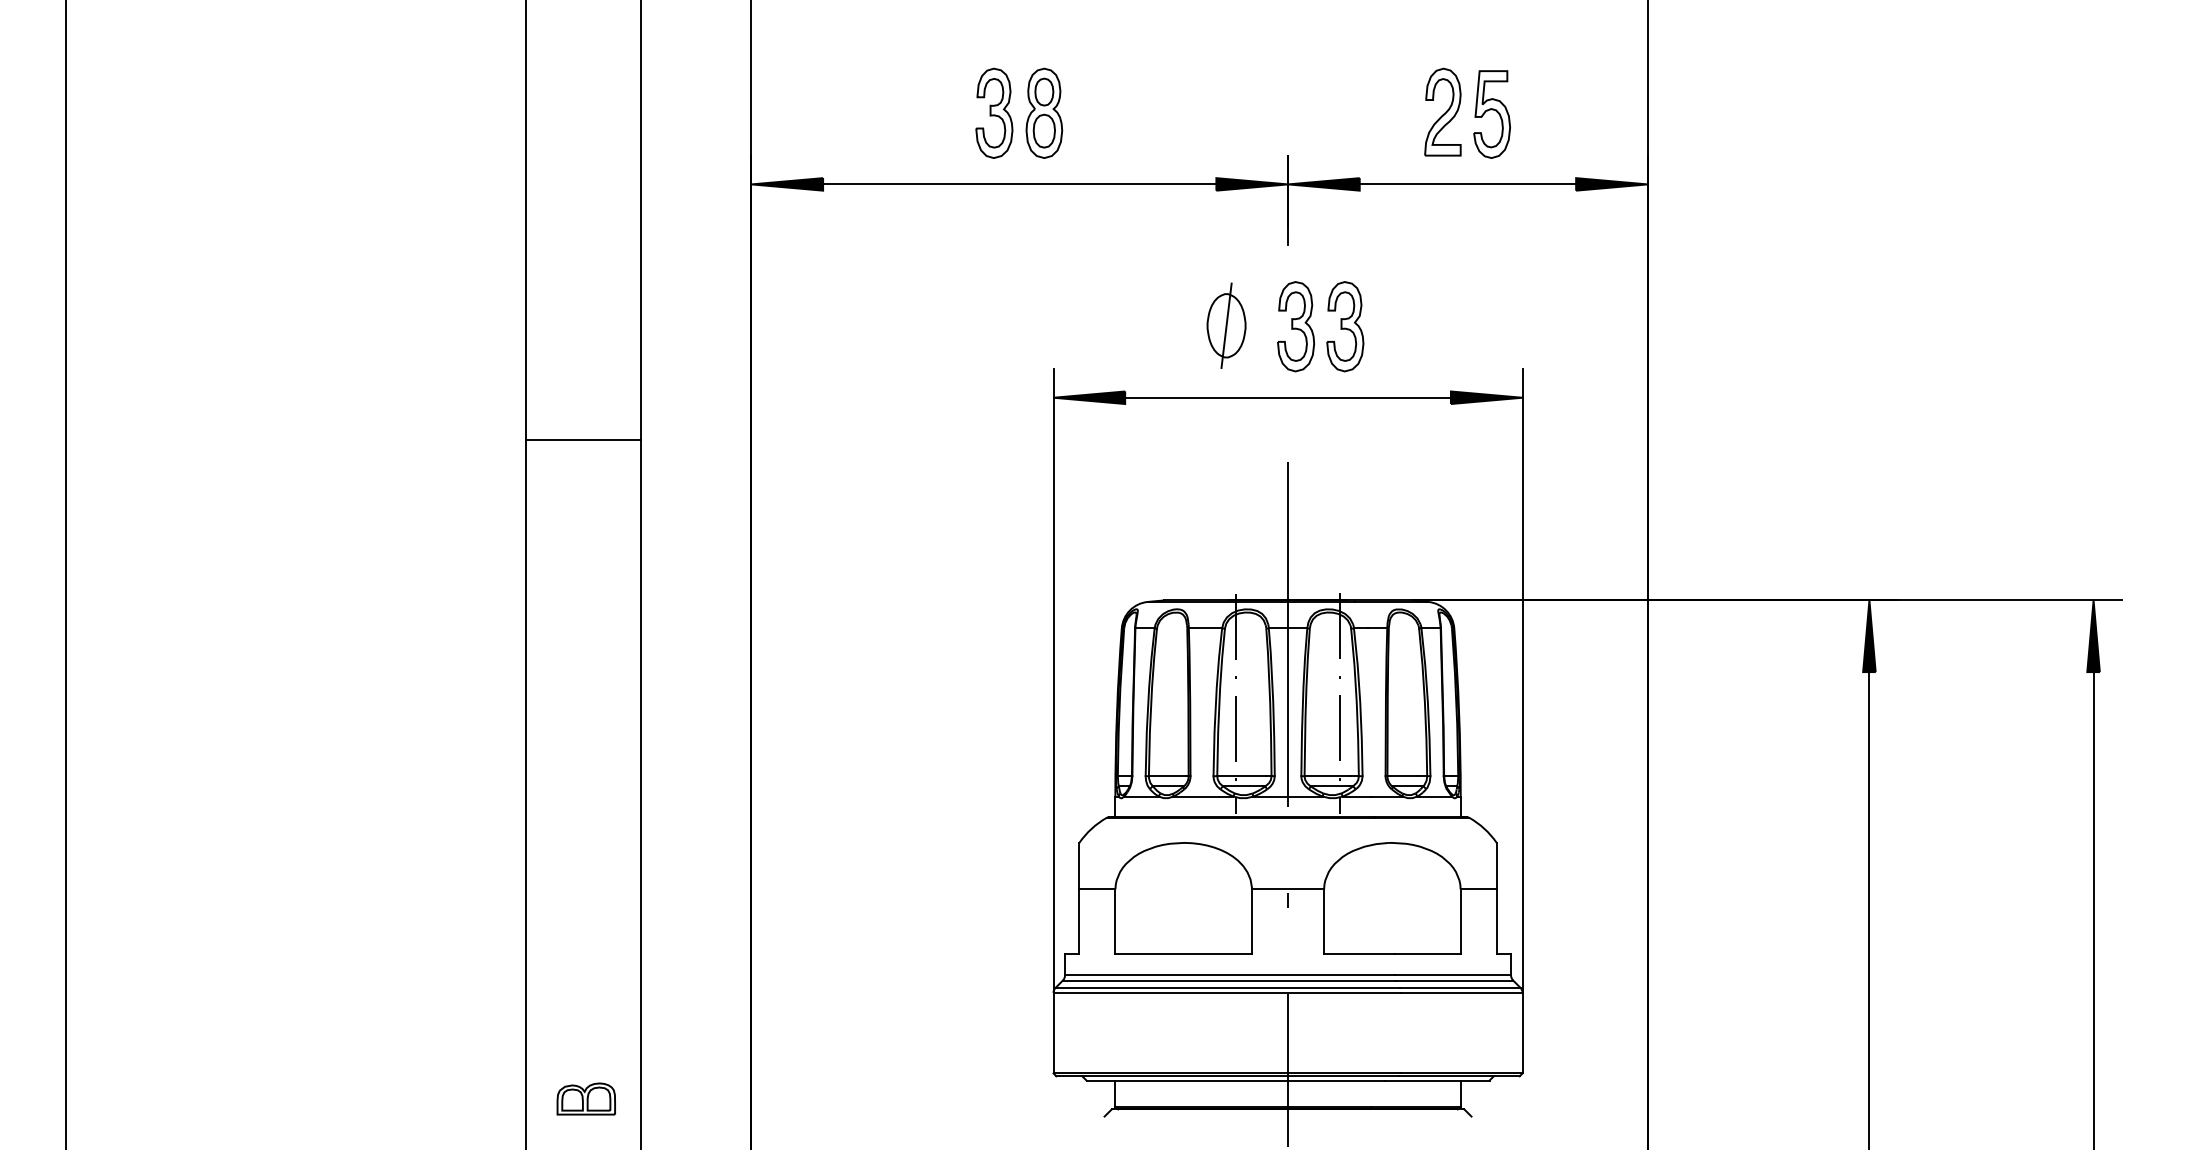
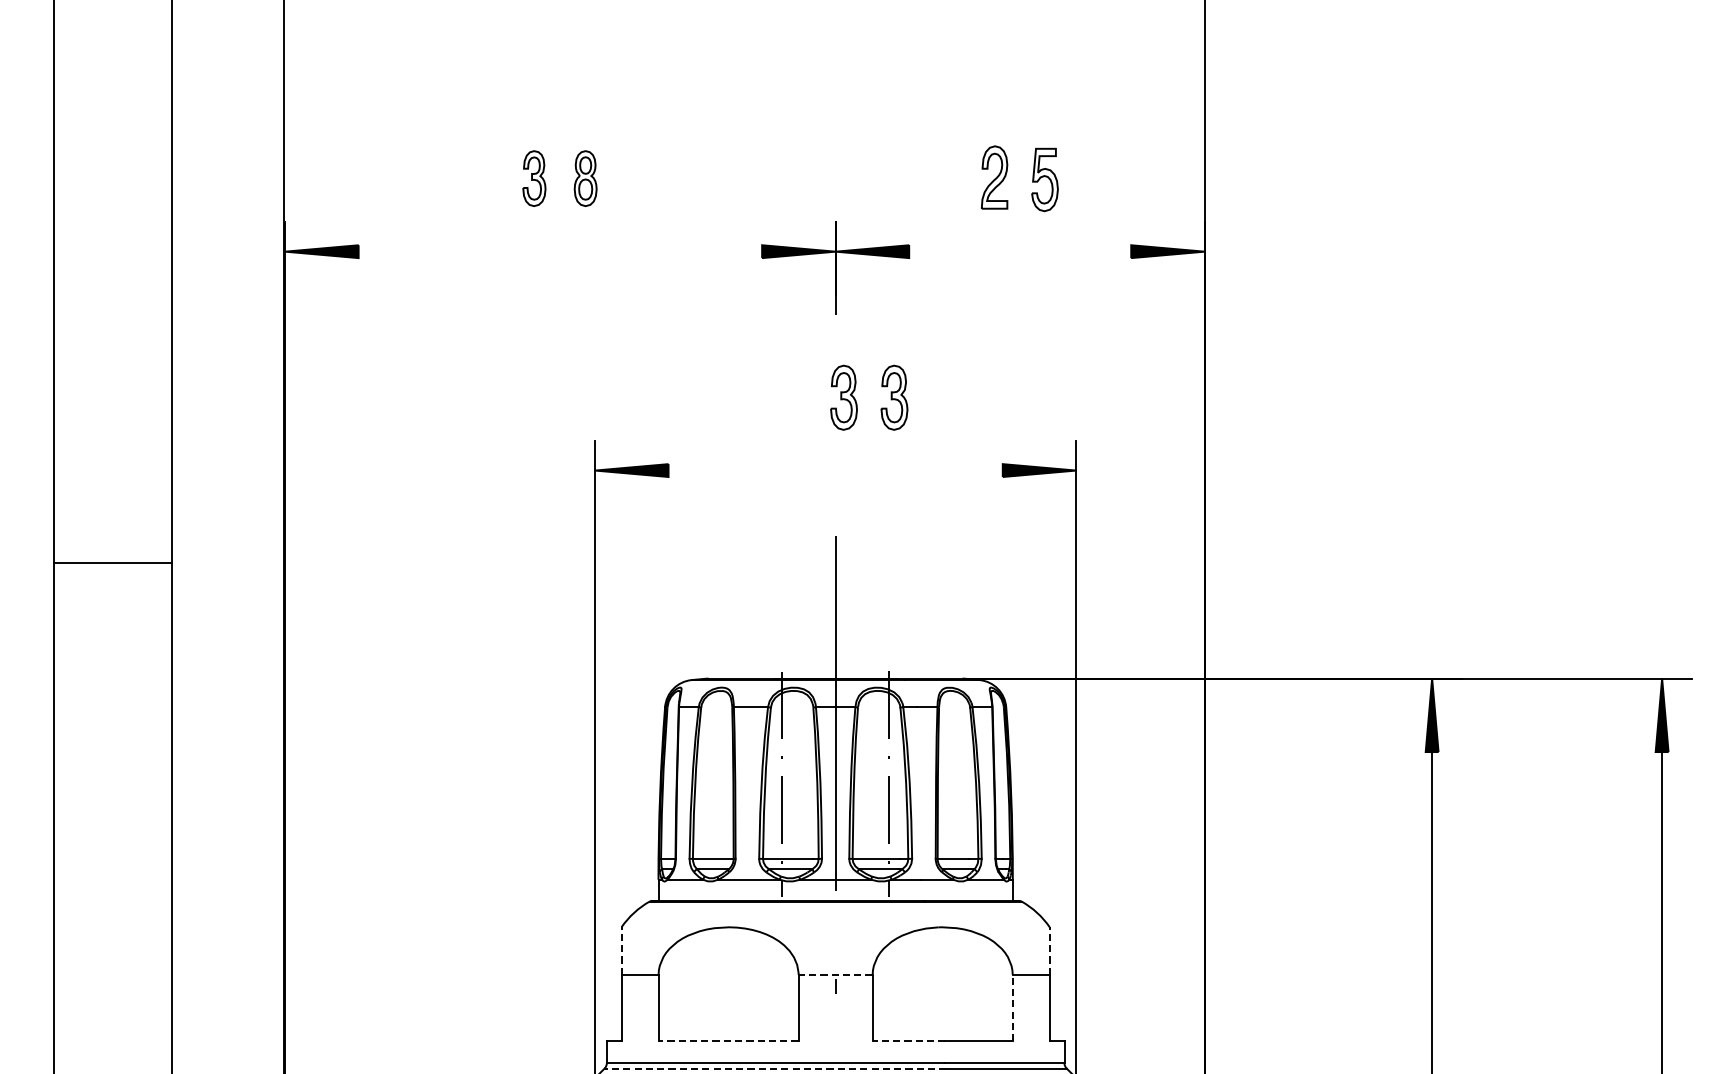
part: (1442, 111) -> (994, 176), size x0.7
part: (994, 112) -> (534, 177), size x0.6
part: (1044, 112) -> (585, 177), size x0.6
part: (1491, 114) -> (1044, 179), size x0.7
line: (1019, 184) -> (560, 251), removed
line: (1467, 184) -> (1019, 251), removed
part: (1226, 325) -> (772, 396), removed
part: (1296, 326) -> (844, 397), size x0.7
part: (1345, 326) -> (894, 397), size x0.7
line: (1287, 397) -> (835, 470), removed
line: (583, 440) -> (112, 562), moved
line: (1079, 865) -> (621, 950), solid -> dashed
line: (1496, 865) -> (1049, 950), solid -> dashed
line: (1287, 889) -> (835, 975), solid -> dashed
line: (1460, 921) -> (1012, 1007), solid -> dashed
line: (1183, 953) -> (728, 1040), solid -> dashed
line: (1359, 953) -> (908, 1040), solid -> dashed
line: (1229, 980) -> (775, 1068), solid -> dashed

